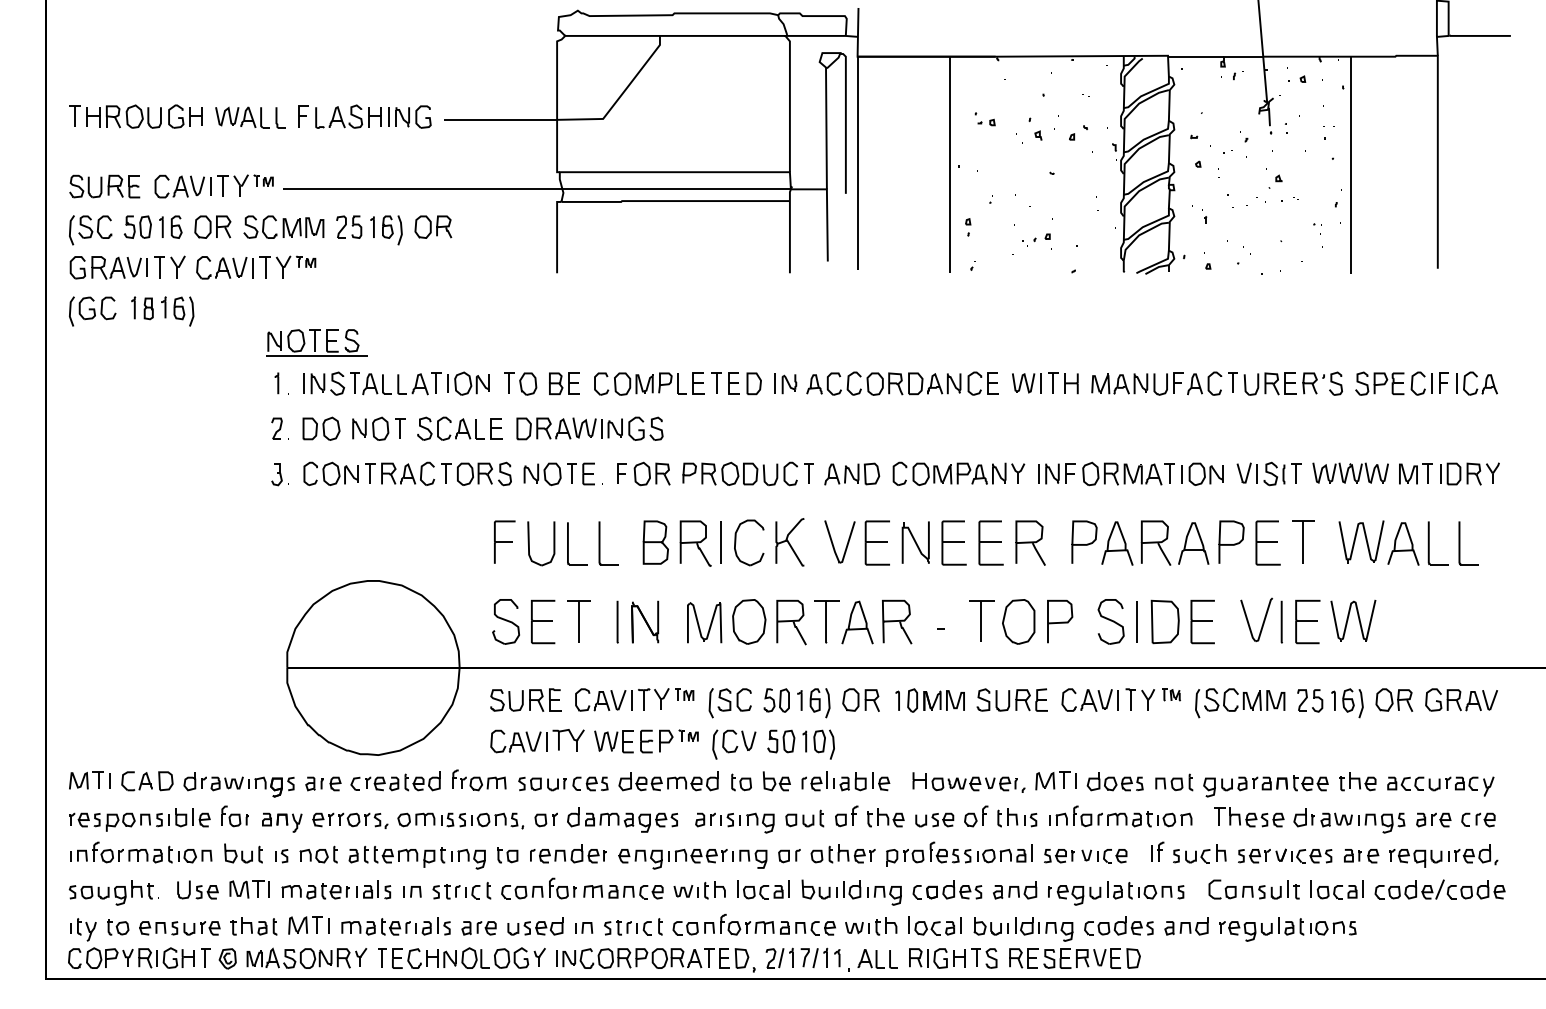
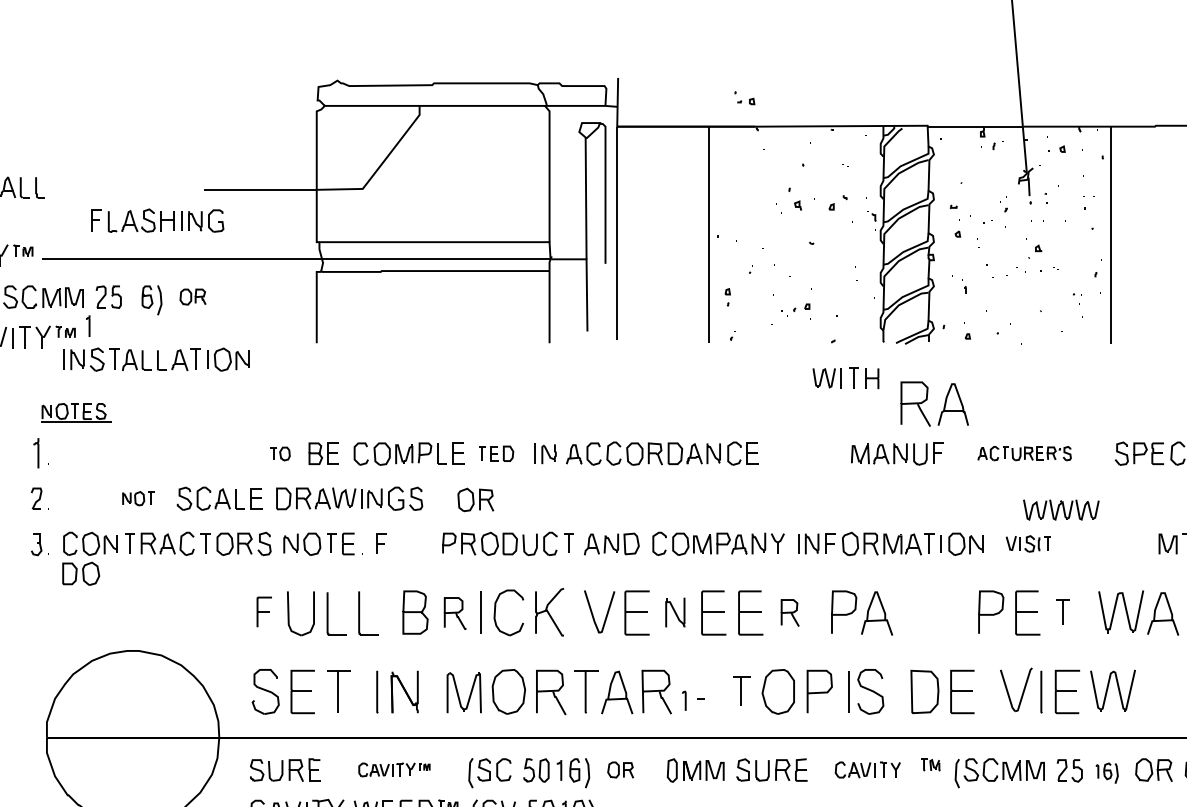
part: (364, 116) -> (157, 220), moved
part: (984, 119) -> (744, 98), moved
part: (372, 226) -> (88, 325), moved
part: (433, 226) -> (193, 296), size x0.7
part: (316, 342) -> (76, 412), size x0.7
part: (276, 383) -> (36, 453), size x1.4
part: (396, 383) -> (156, 359), moved
part: (520, 383) -> (280, 453), size x0.6
part: (736, 383) -> (496, 453), size x0.7
part: (1045, 383) -> (846, 378), moved
part: (1264, 383) -> (1024, 453), size x0.6
part: (321, 428) -> (81, 573), moved
part: (378, 428) -> (138, 498), size x0.6
part: (1350, 472) -> (1061, 509), moved
part: (651, 473) -> (475, 499), moved
part: (1268, 473) -> (1028, 543), size x0.7
part: (1167, 539) -> (927, 400), moved
part: (504, 541) -> (264, 611), size x0.7
part: (1303, 541) -> (1063, 611), size x0.6
part: (915, 542) -> (675, 612), size x0.7
part: (1030, 542) -> (790, 612), size x0.6
part: (695, 543) -> (455, 613), size x0.7
part: (981, 620) -> (741, 690), size x0.7
line: (1136, 621) -> (848, 691), moved
part: (634, 699) -> (394, 769), size x0.6
part: (860, 699) -> (620, 769), size x0.7
part: (1107, 699) -> (867, 769), size x0.7
part: (897, 700) -> (684, 700), moved
part: (1347, 703) -> (1107, 773), size x0.7

